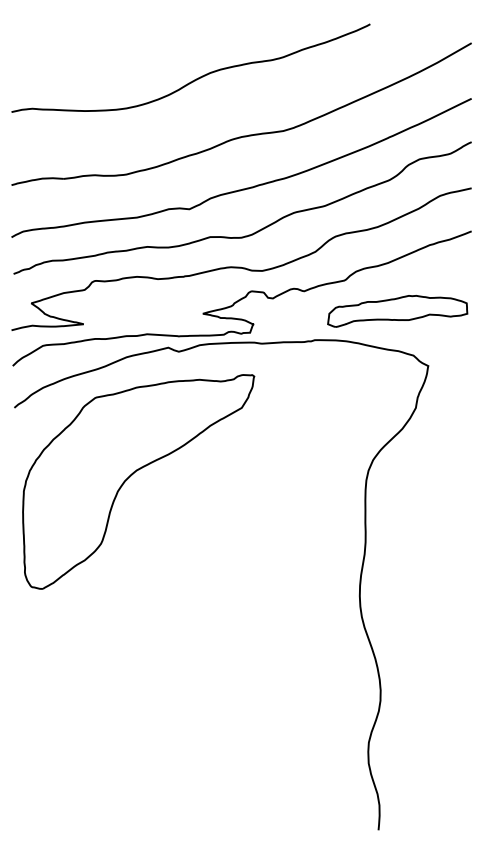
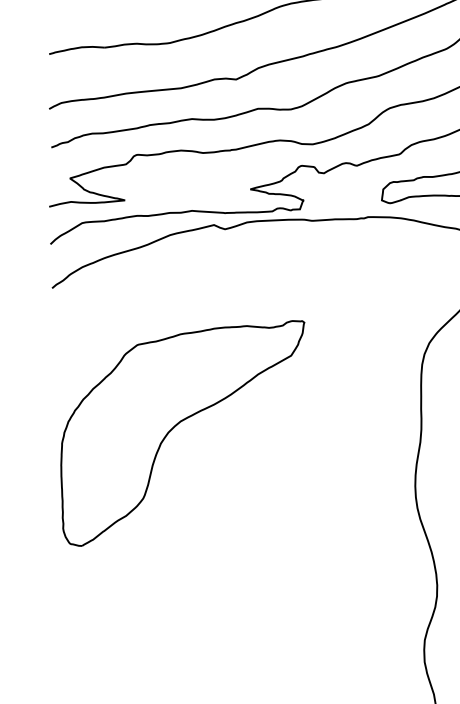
part: (132, 475) -> (176, 426), moved

